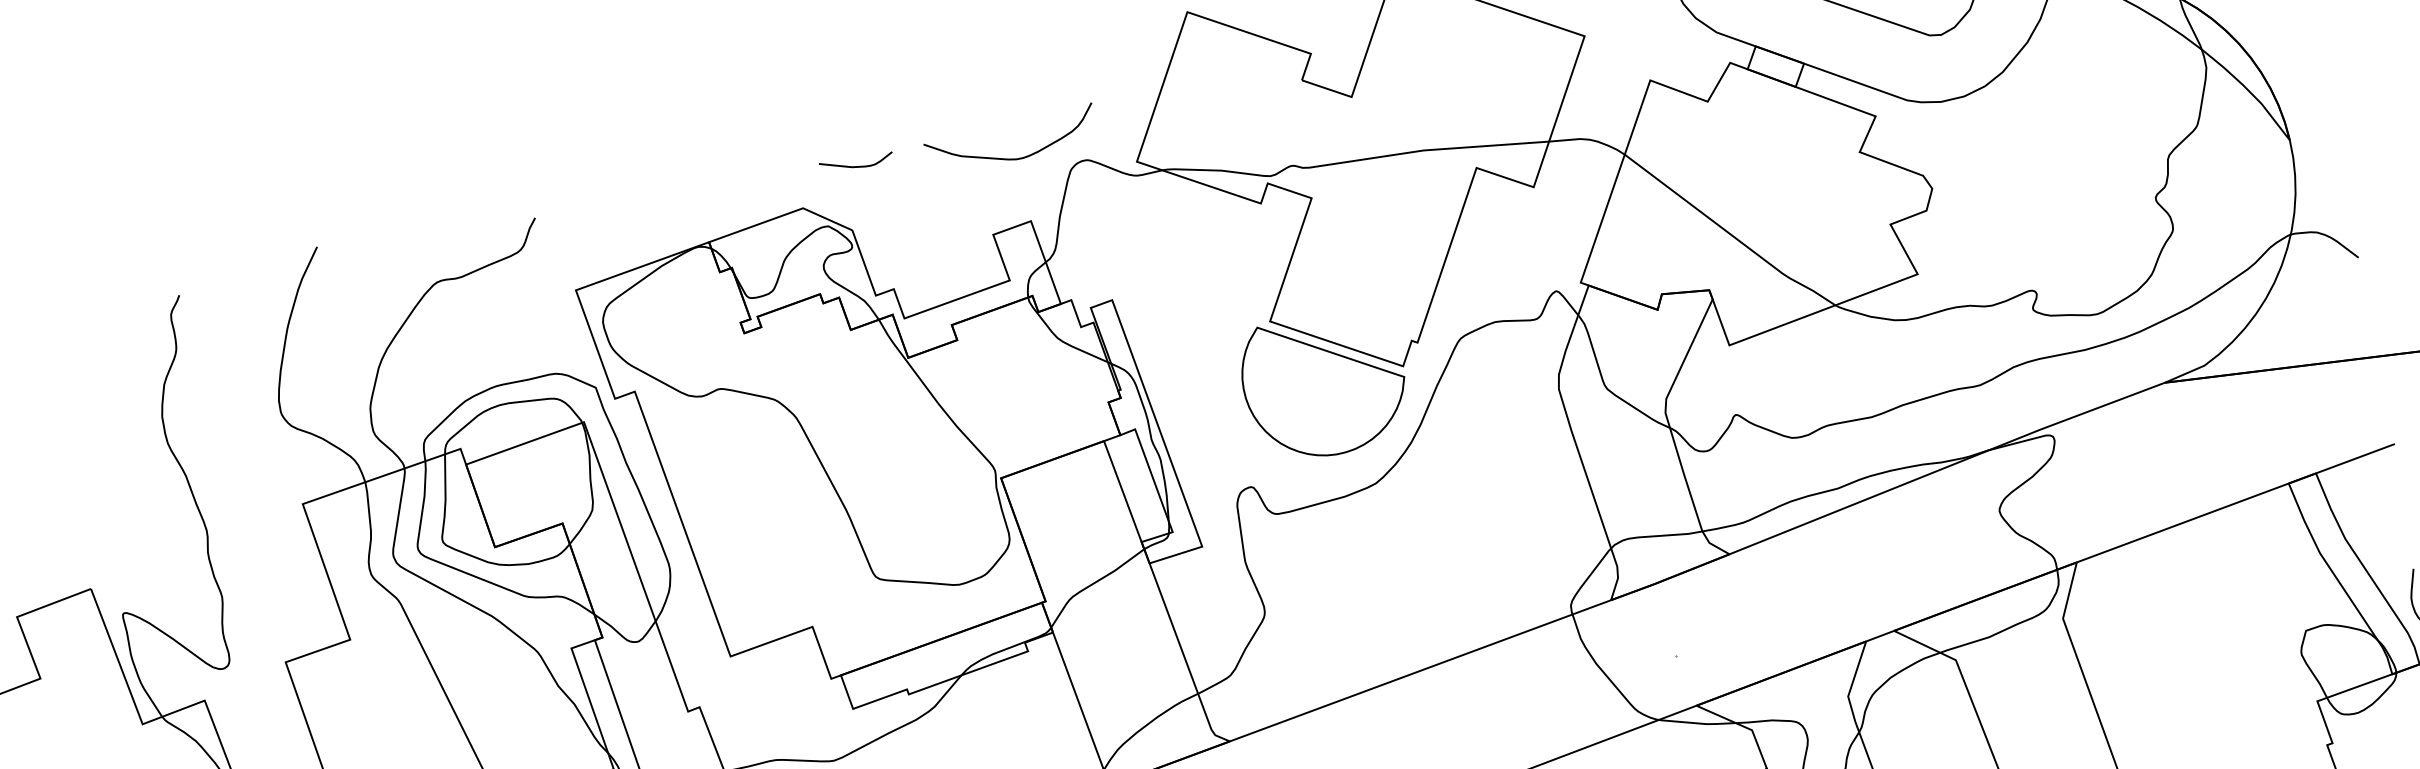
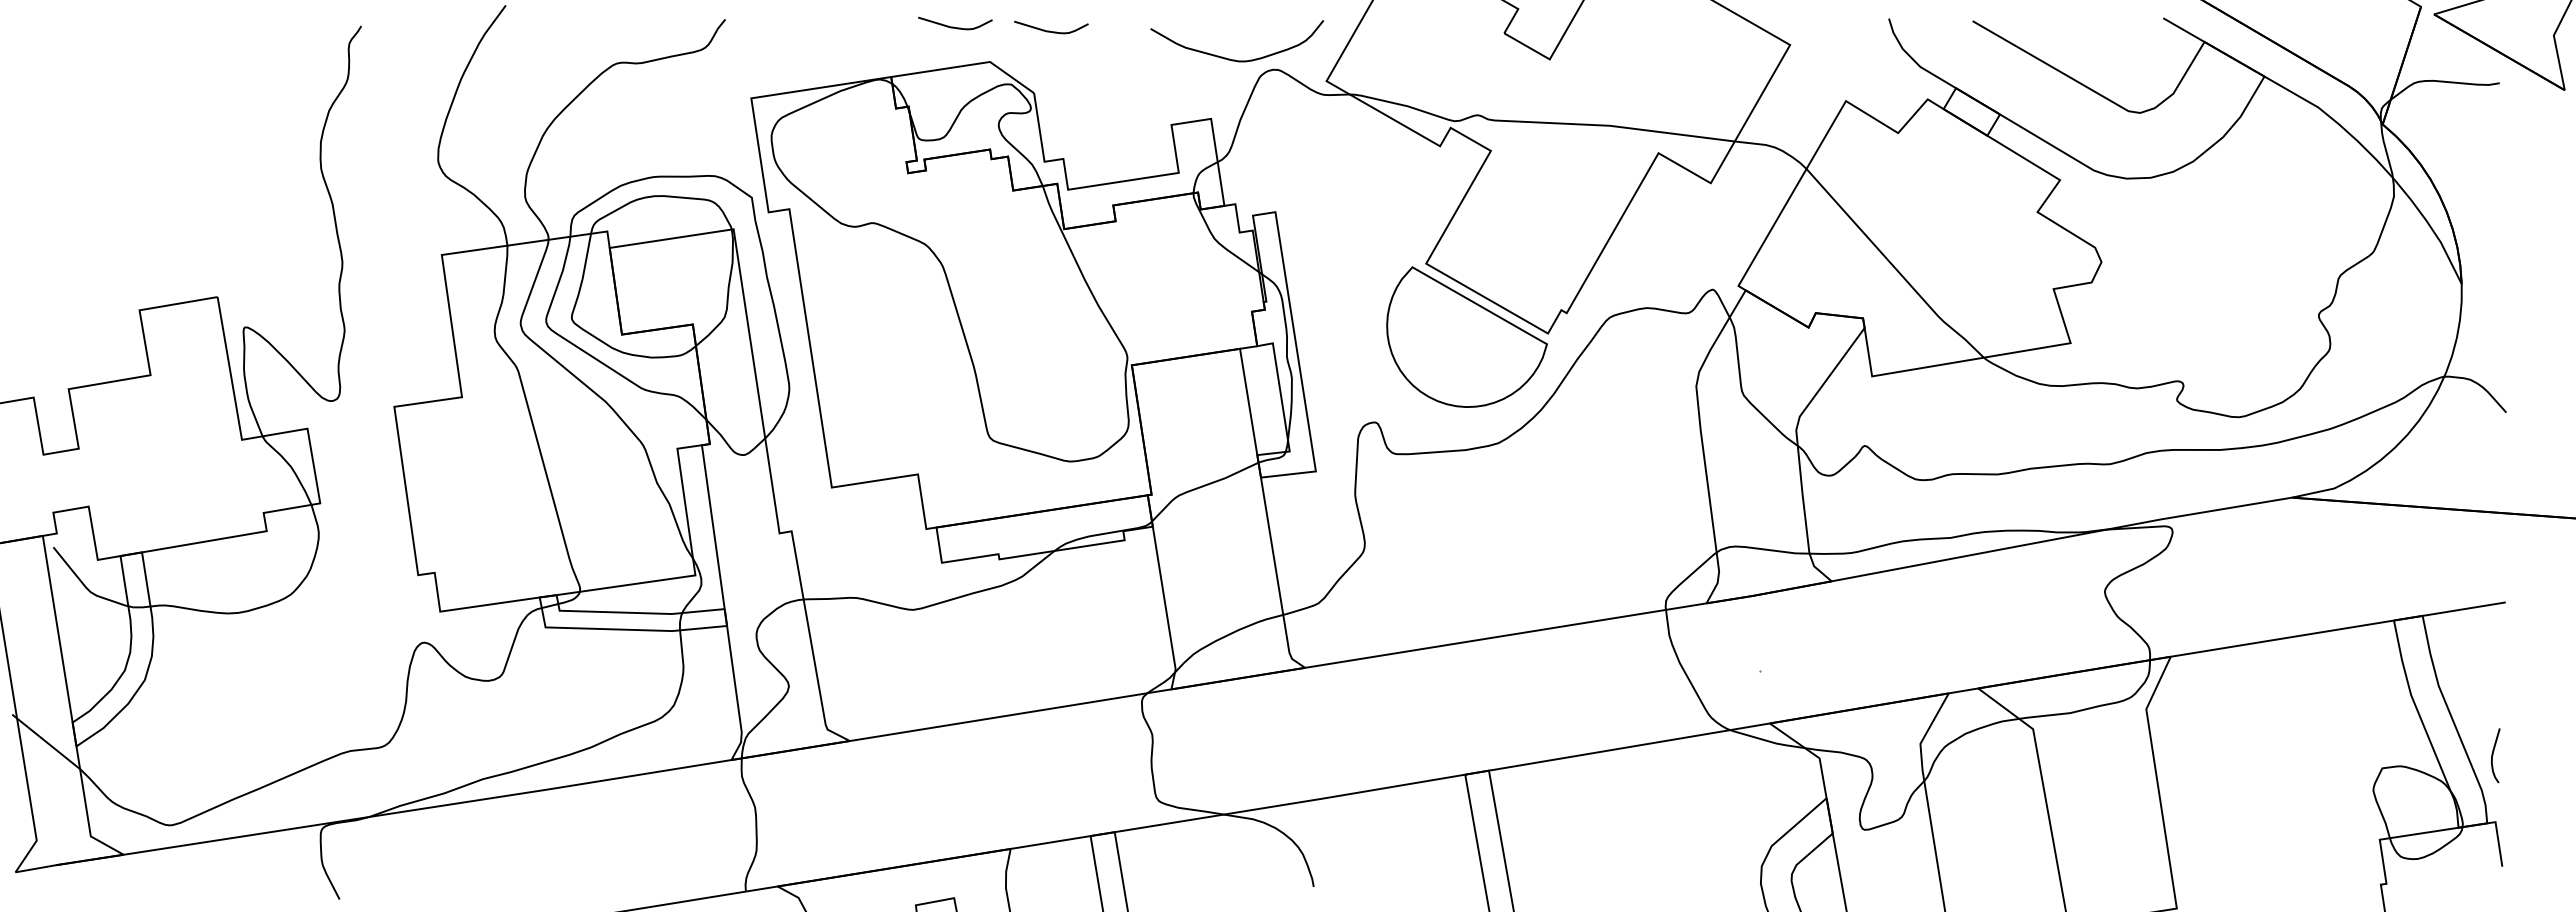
curve: (1012, 158) -> (1235, 59), moved
curve: (760, 180) -> (953, 26), added

